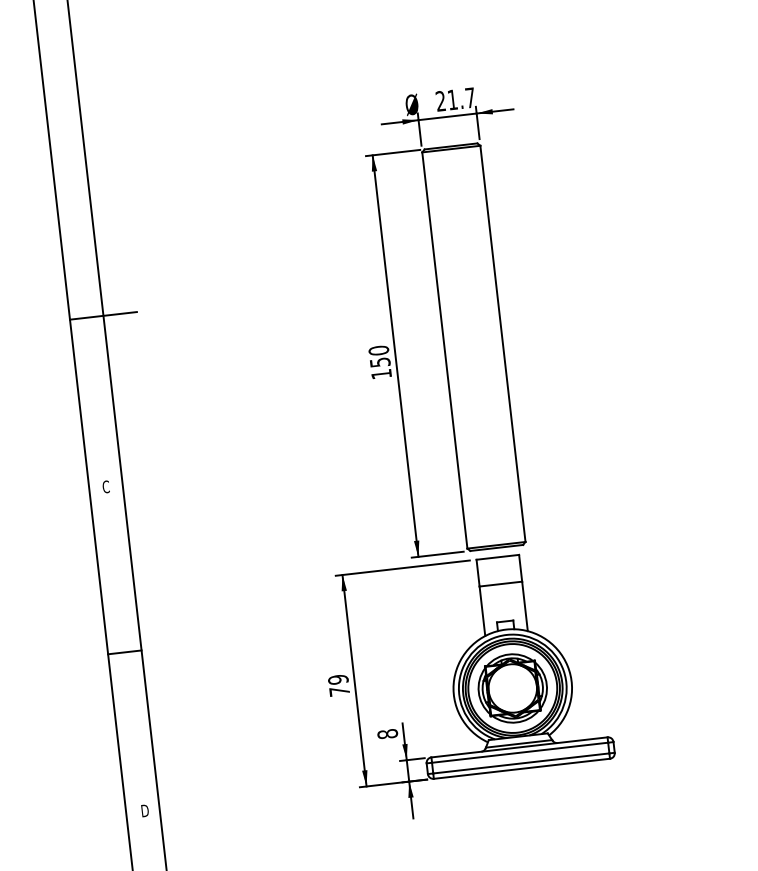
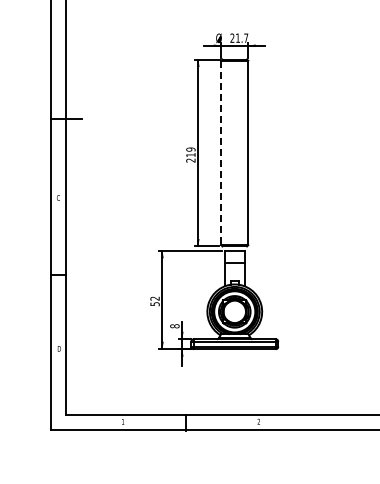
line: (445, 351) -> (221, 153), solid -> dashed
text: (379, 361) -> (190, 154), 150 -> 219
text: (337, 685) -> (154, 301), 79 -> 52

